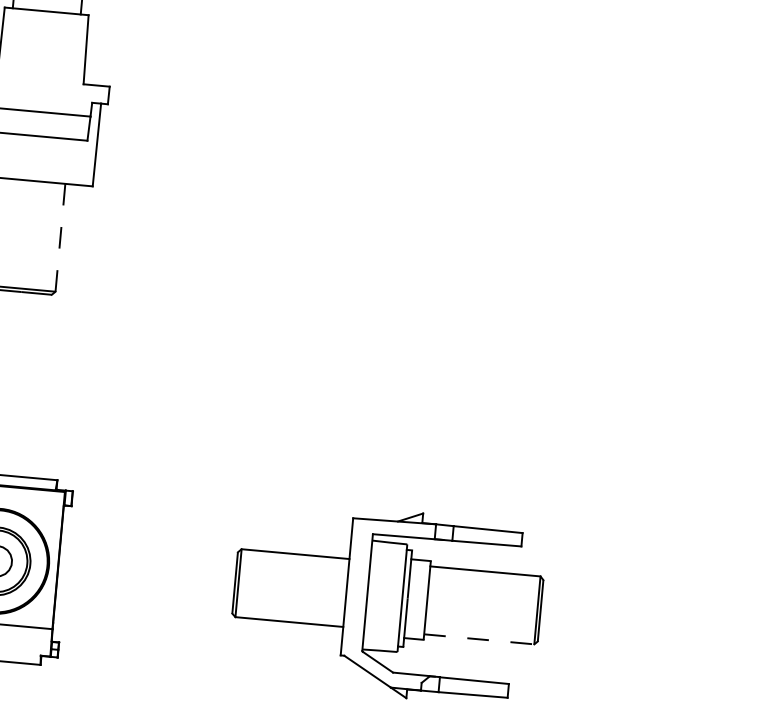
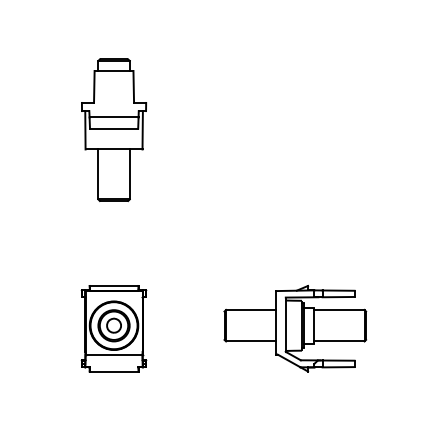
line: (59, 237) -> (129, 174), dashed -> solid
line: (480, 639) -> (339, 341), dashed -> solid

